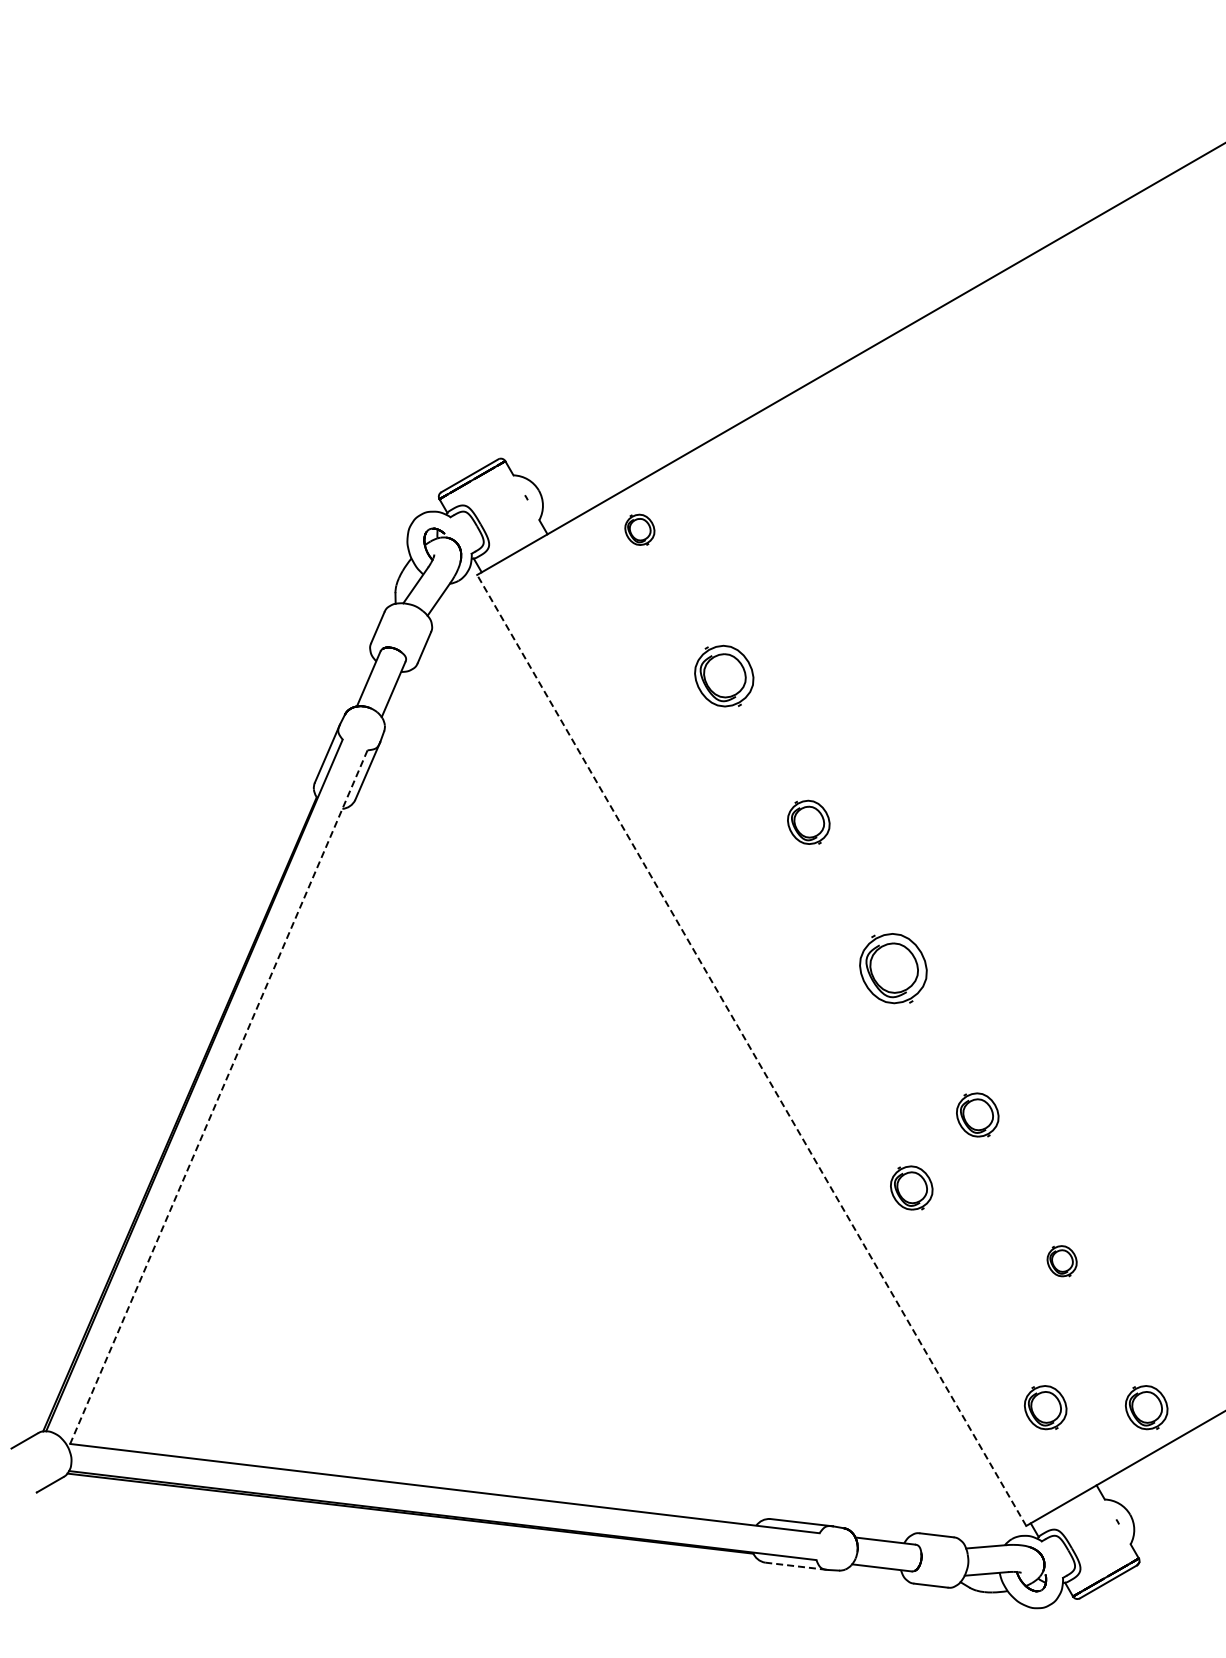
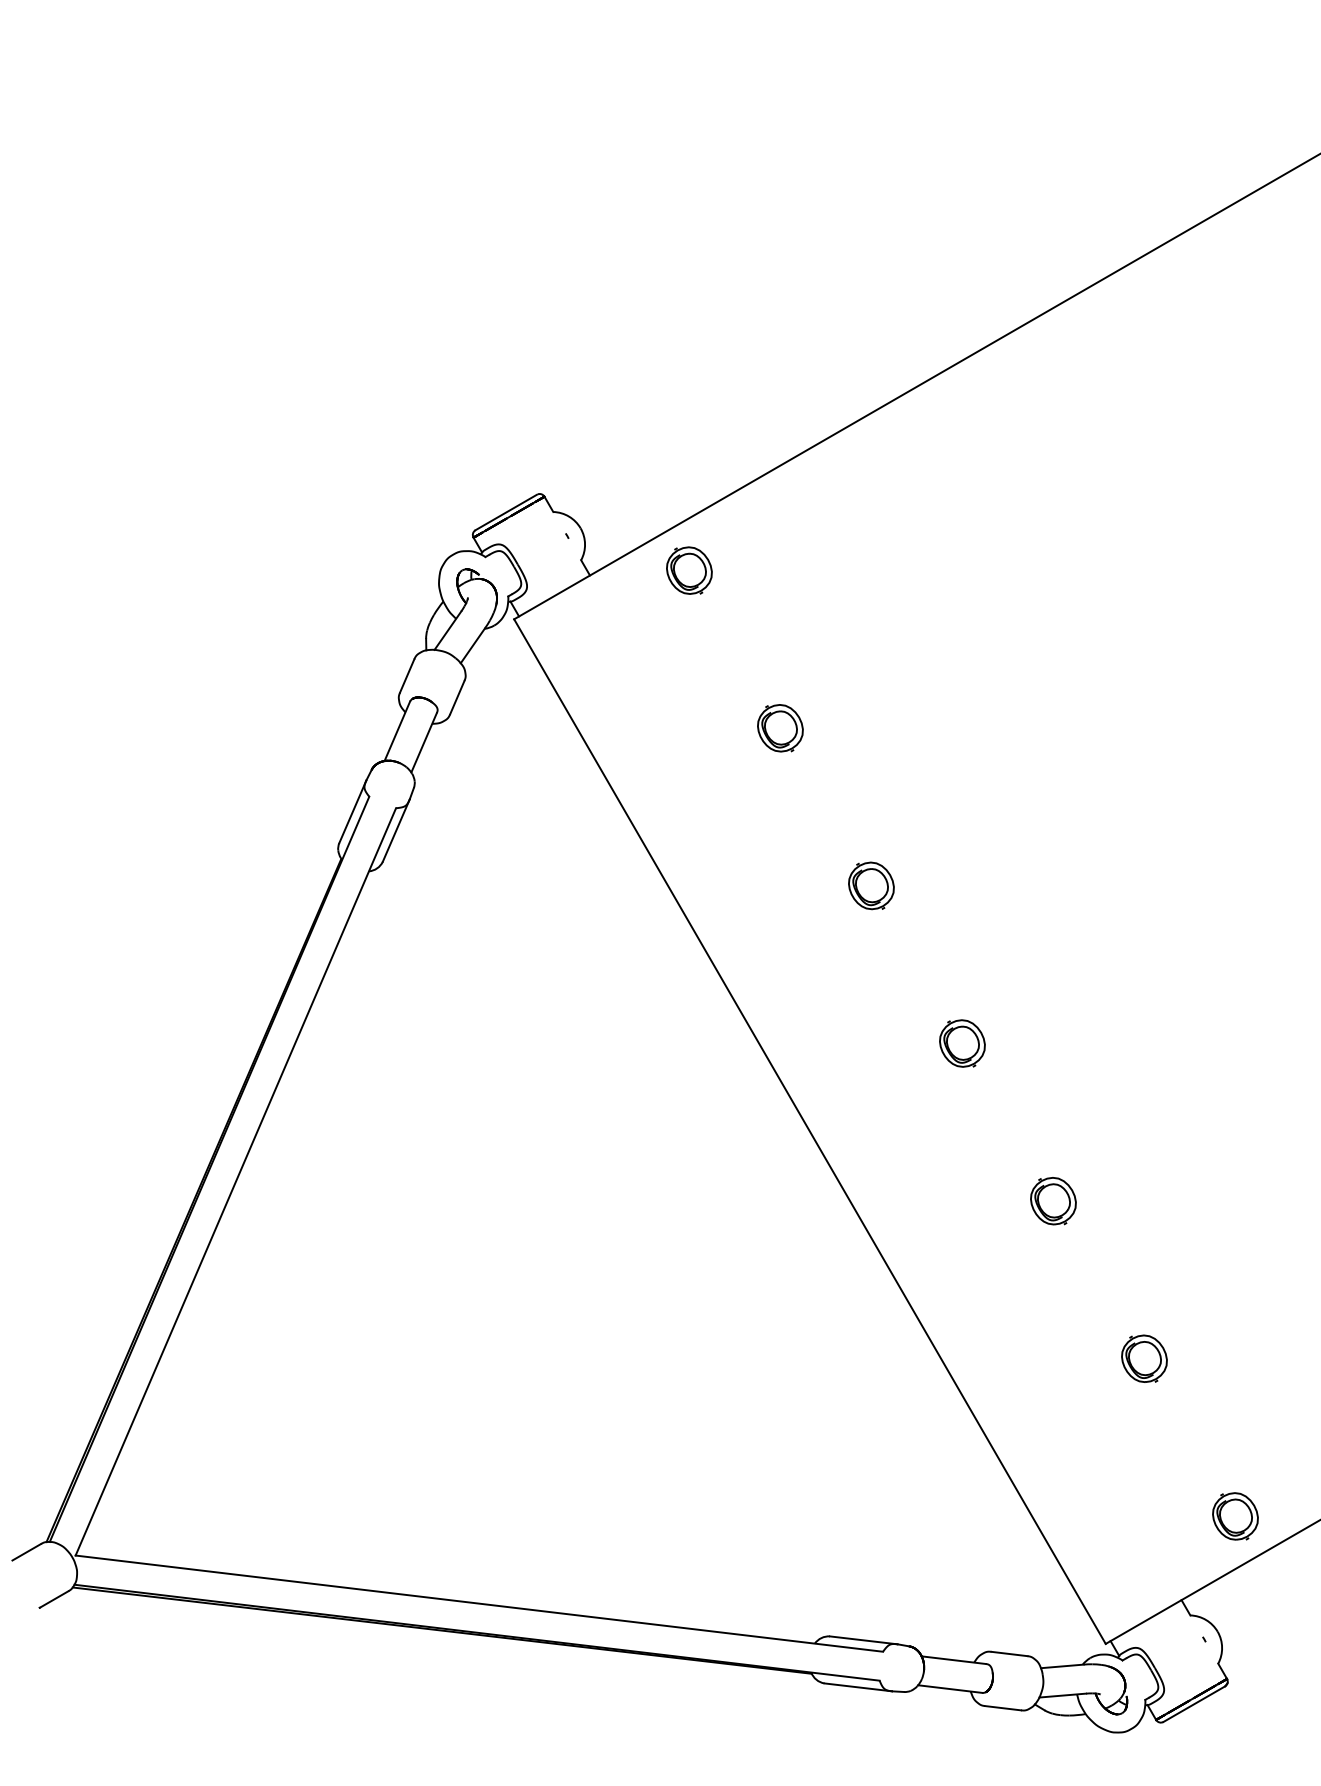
part: (639, 529) -> (689, 570), size x1.43
part: (724, 675) -> (780, 727), size x0.71
part: (892, 968) -> (961, 1043), size x0.62
line: (751, 1050) -> (809, 1131), dashed -> solid
line: (218, 1097) -> (235, 1182), dashed -> solid
part: (911, 1187) -> (982, 1279), removed
part: (1061, 1260) -> (1143, 1357), size x1.43
part: (1045, 1407) -> (1126, 1516), removed
line: (796, 1566) -> (858, 1687), dashed -> solid

